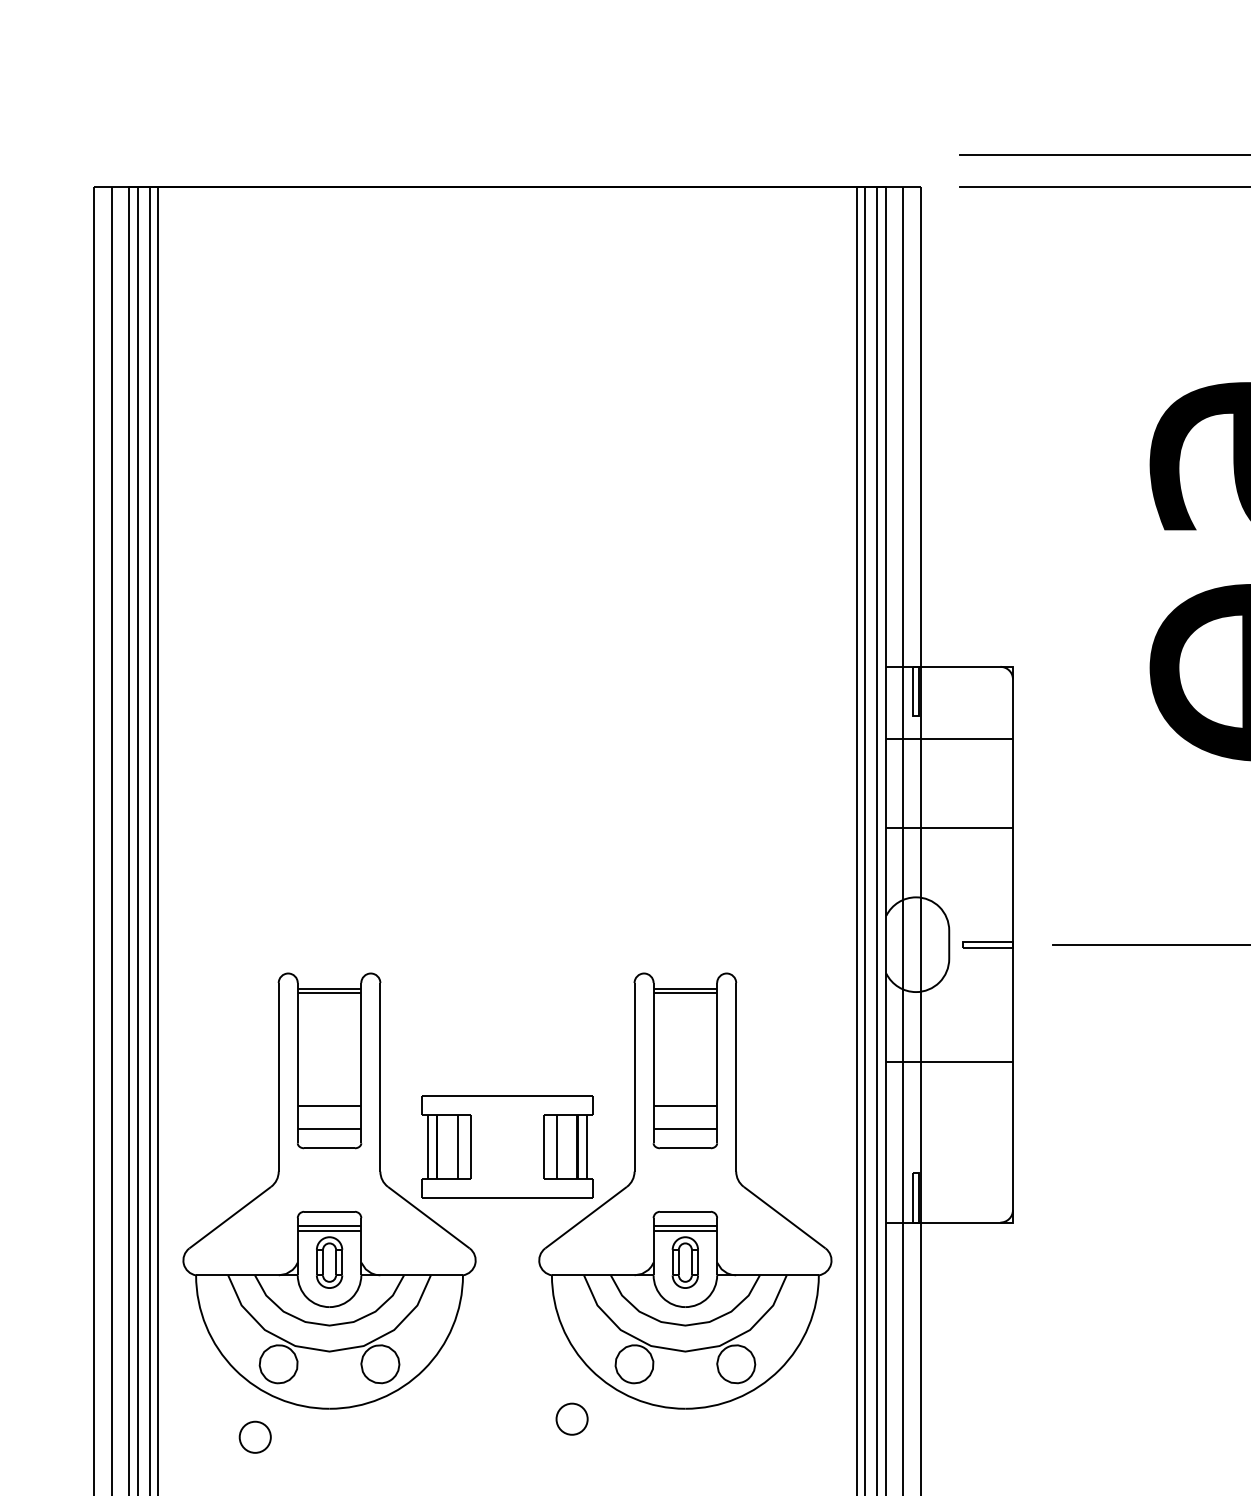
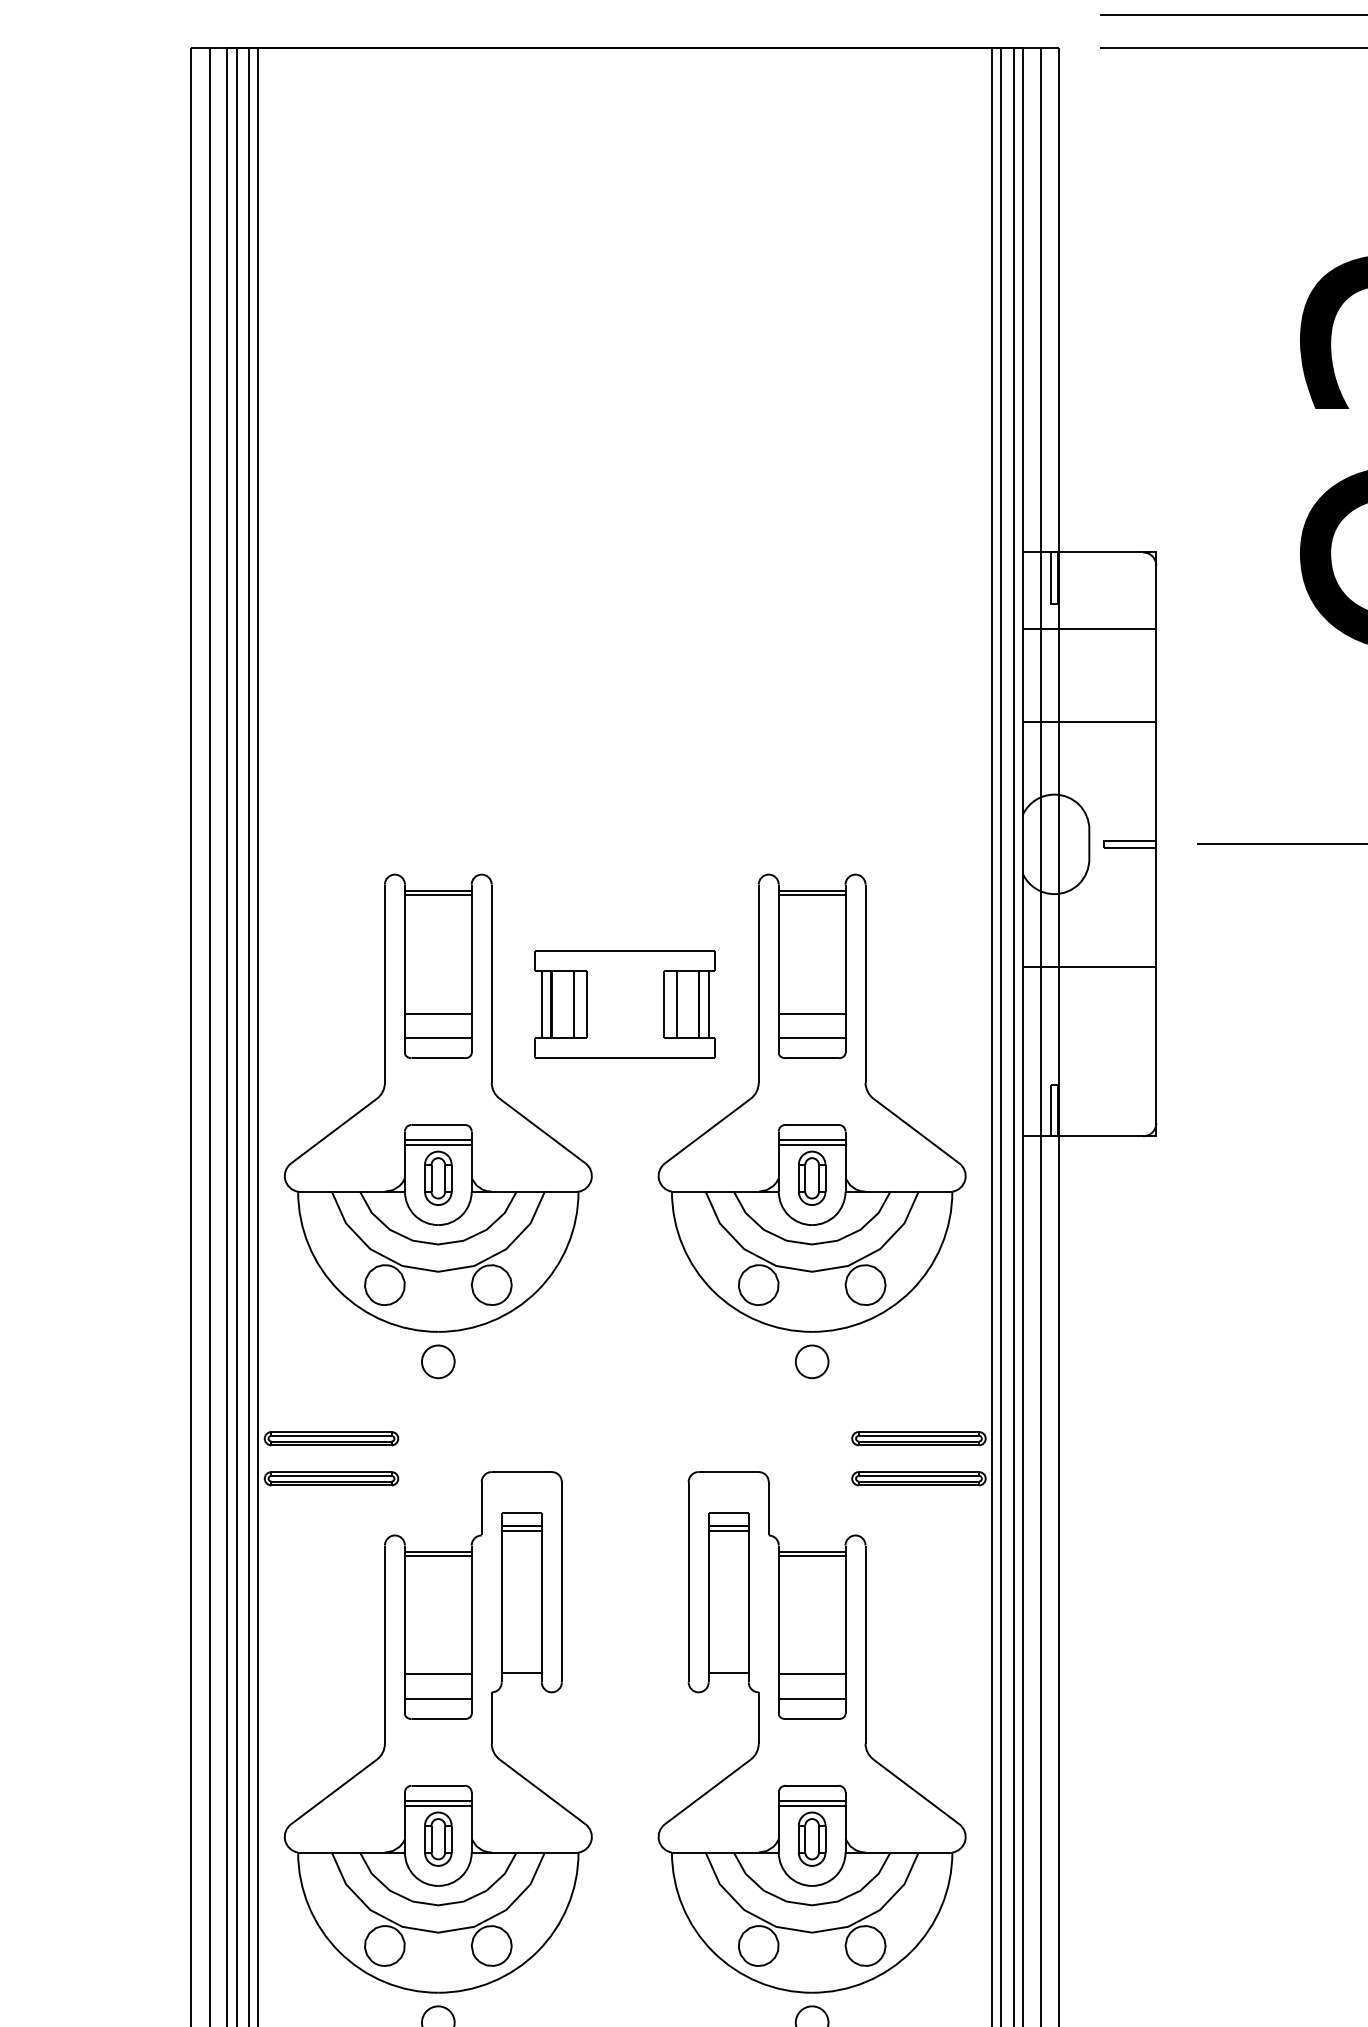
part: (506, 1146) -> (624, 1004), moved
part: (571, 1418) -> (811, 1361), moved
part: (255, 1436) -> (438, 1361), moved

